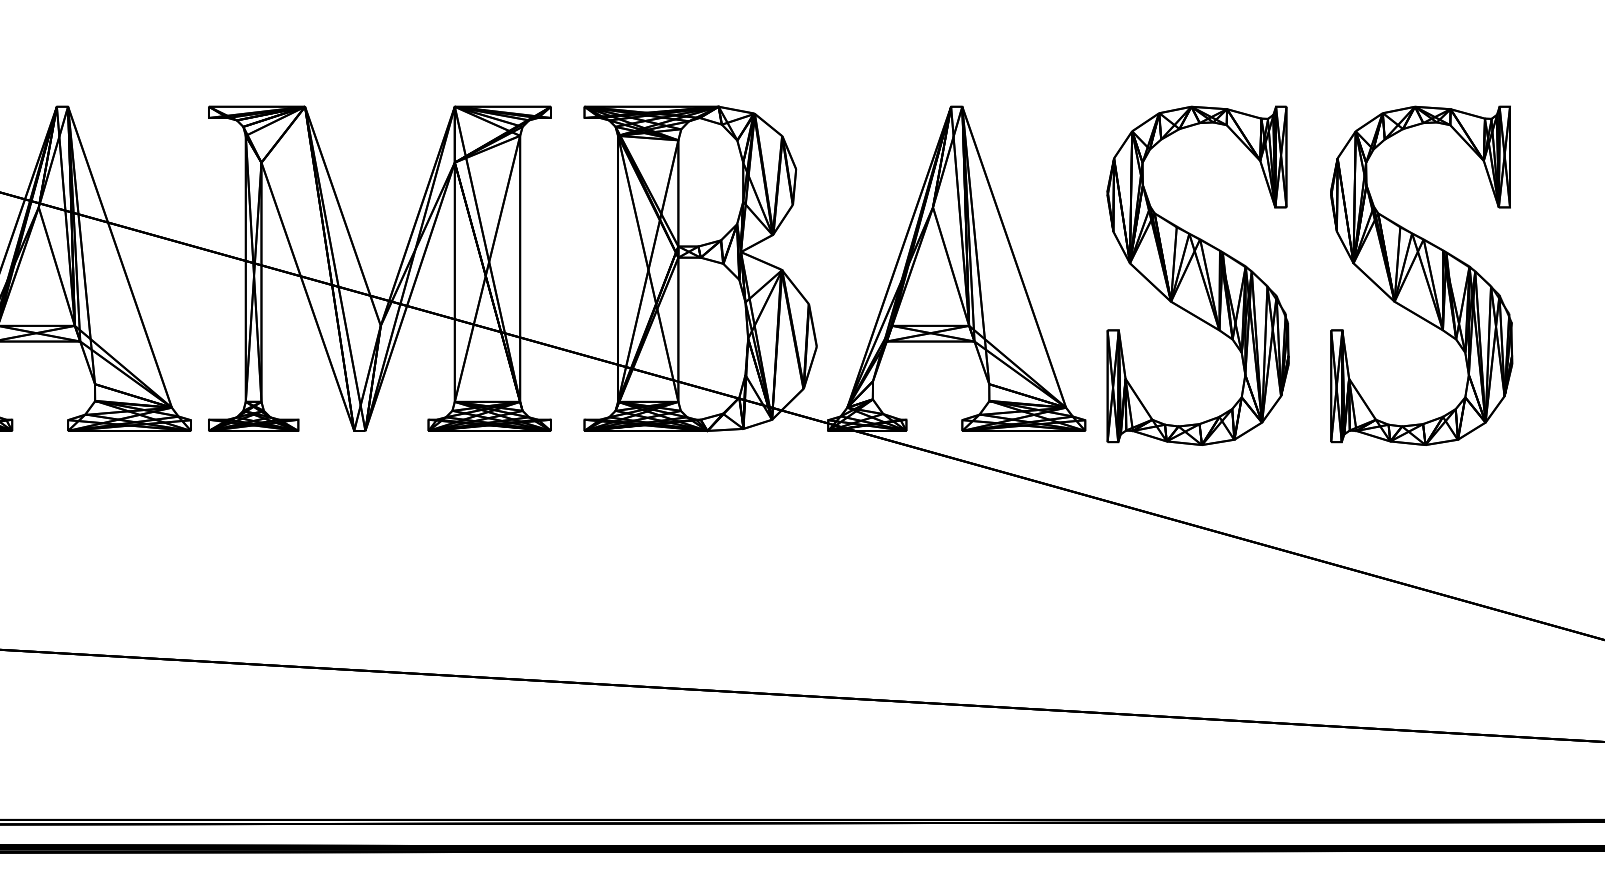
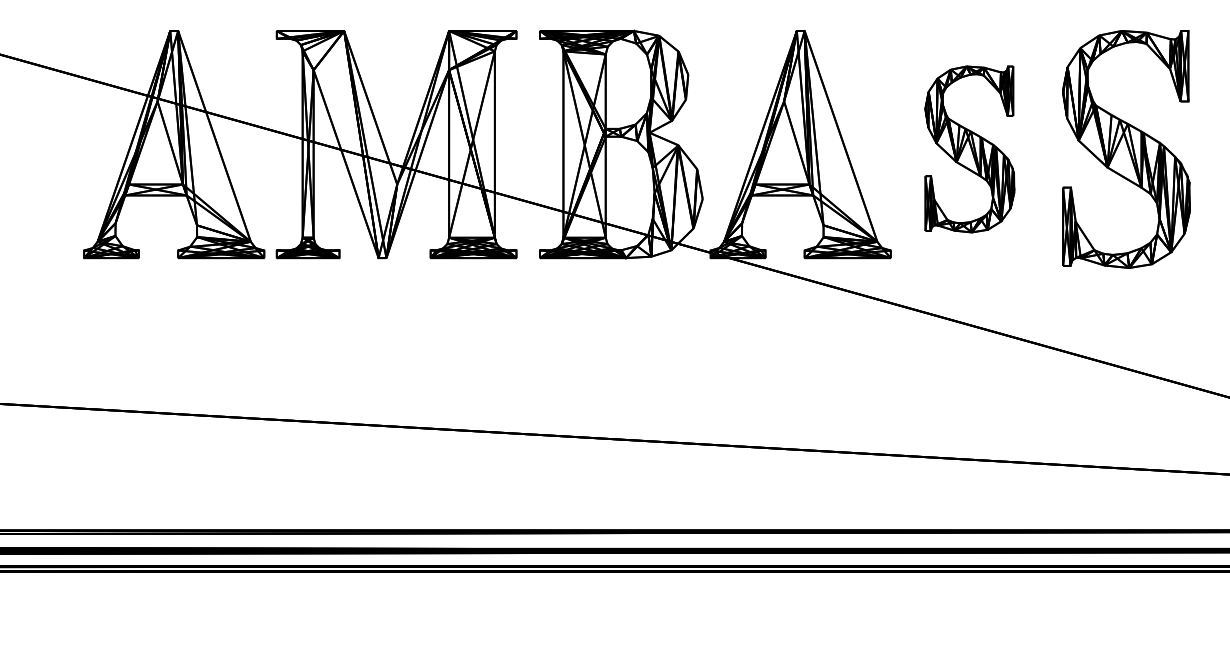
part: (1197, 275) -> (969, 149), size x0.7

